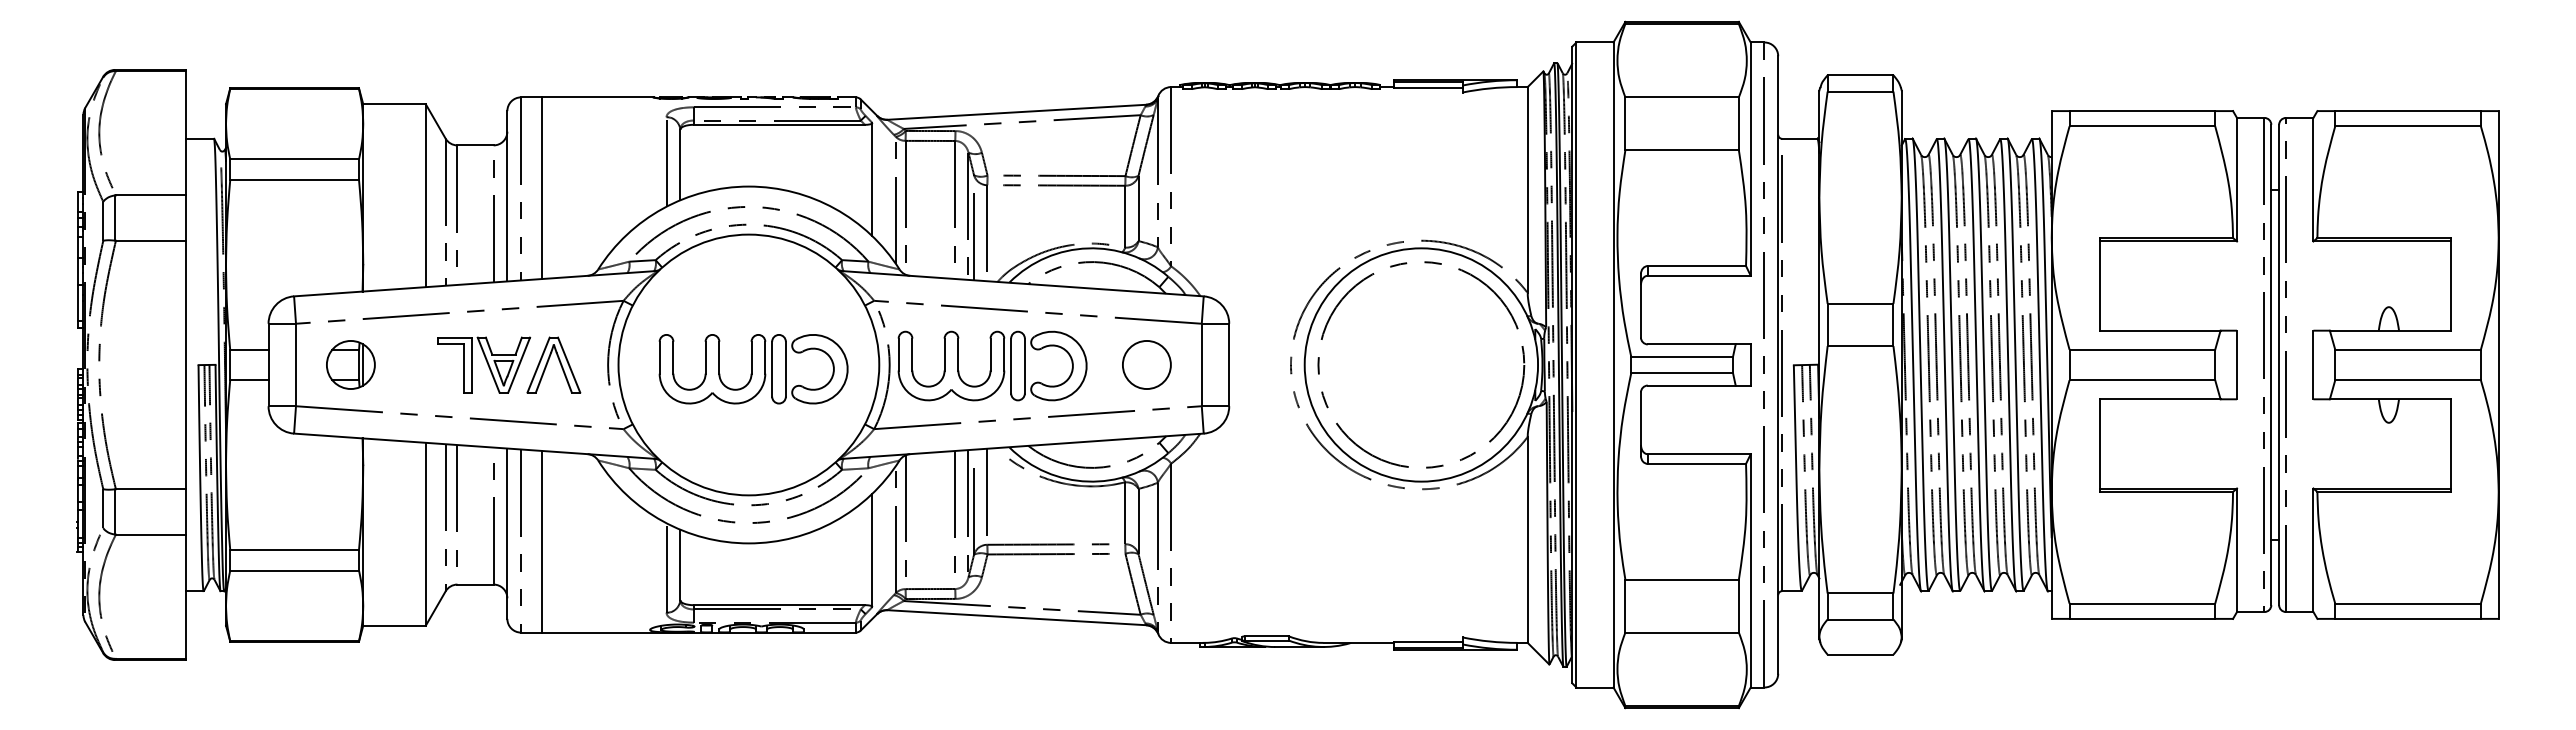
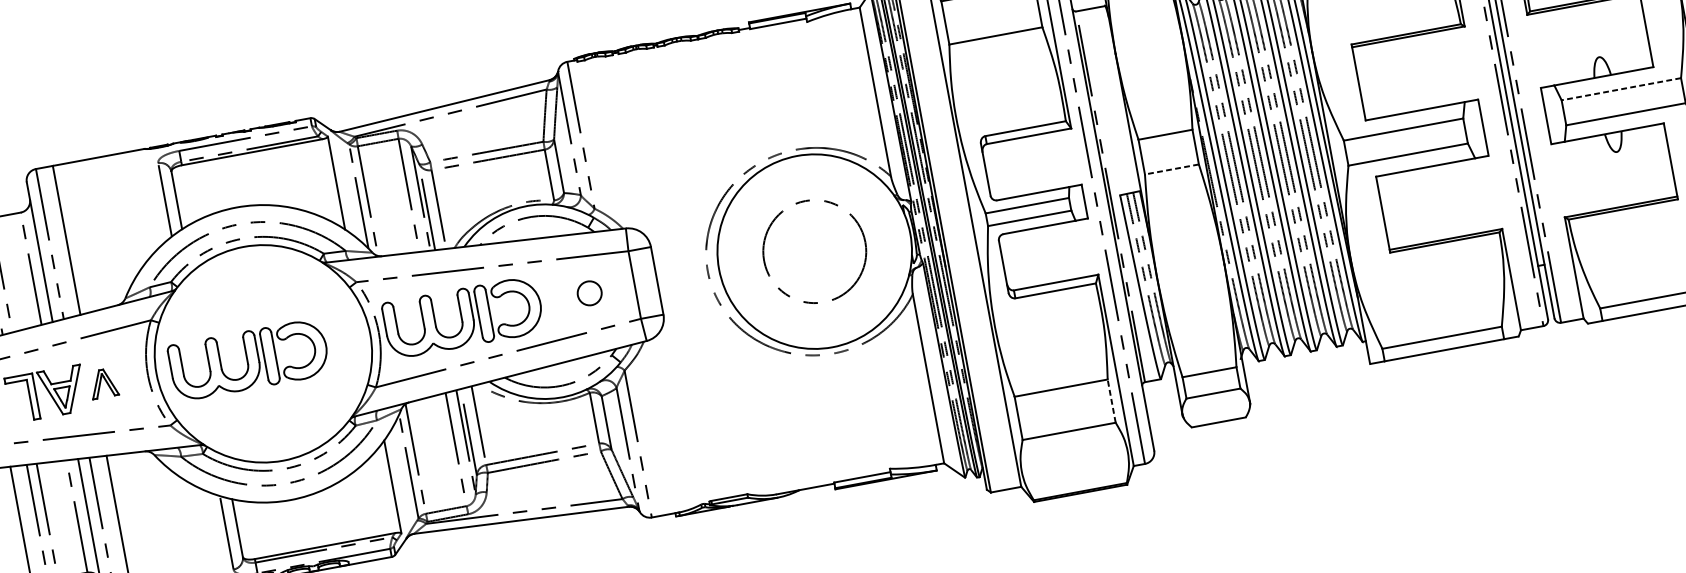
line: (1860, 346) -> (1171, 169), solid -> dashed
line: (2408, 349) -> (1621, 88), solid -> dashed
part: (553, 364) -> (103, 383), size x0.6
circle: (1146, 364) -> (589, 293), size x0.6
circle: (1421, 364) -> (814, 251), size x0.6
part: (753, 369) -> (249, 360), moved
line: (1738, 605) -> (1111, 400), solid -> dashed

